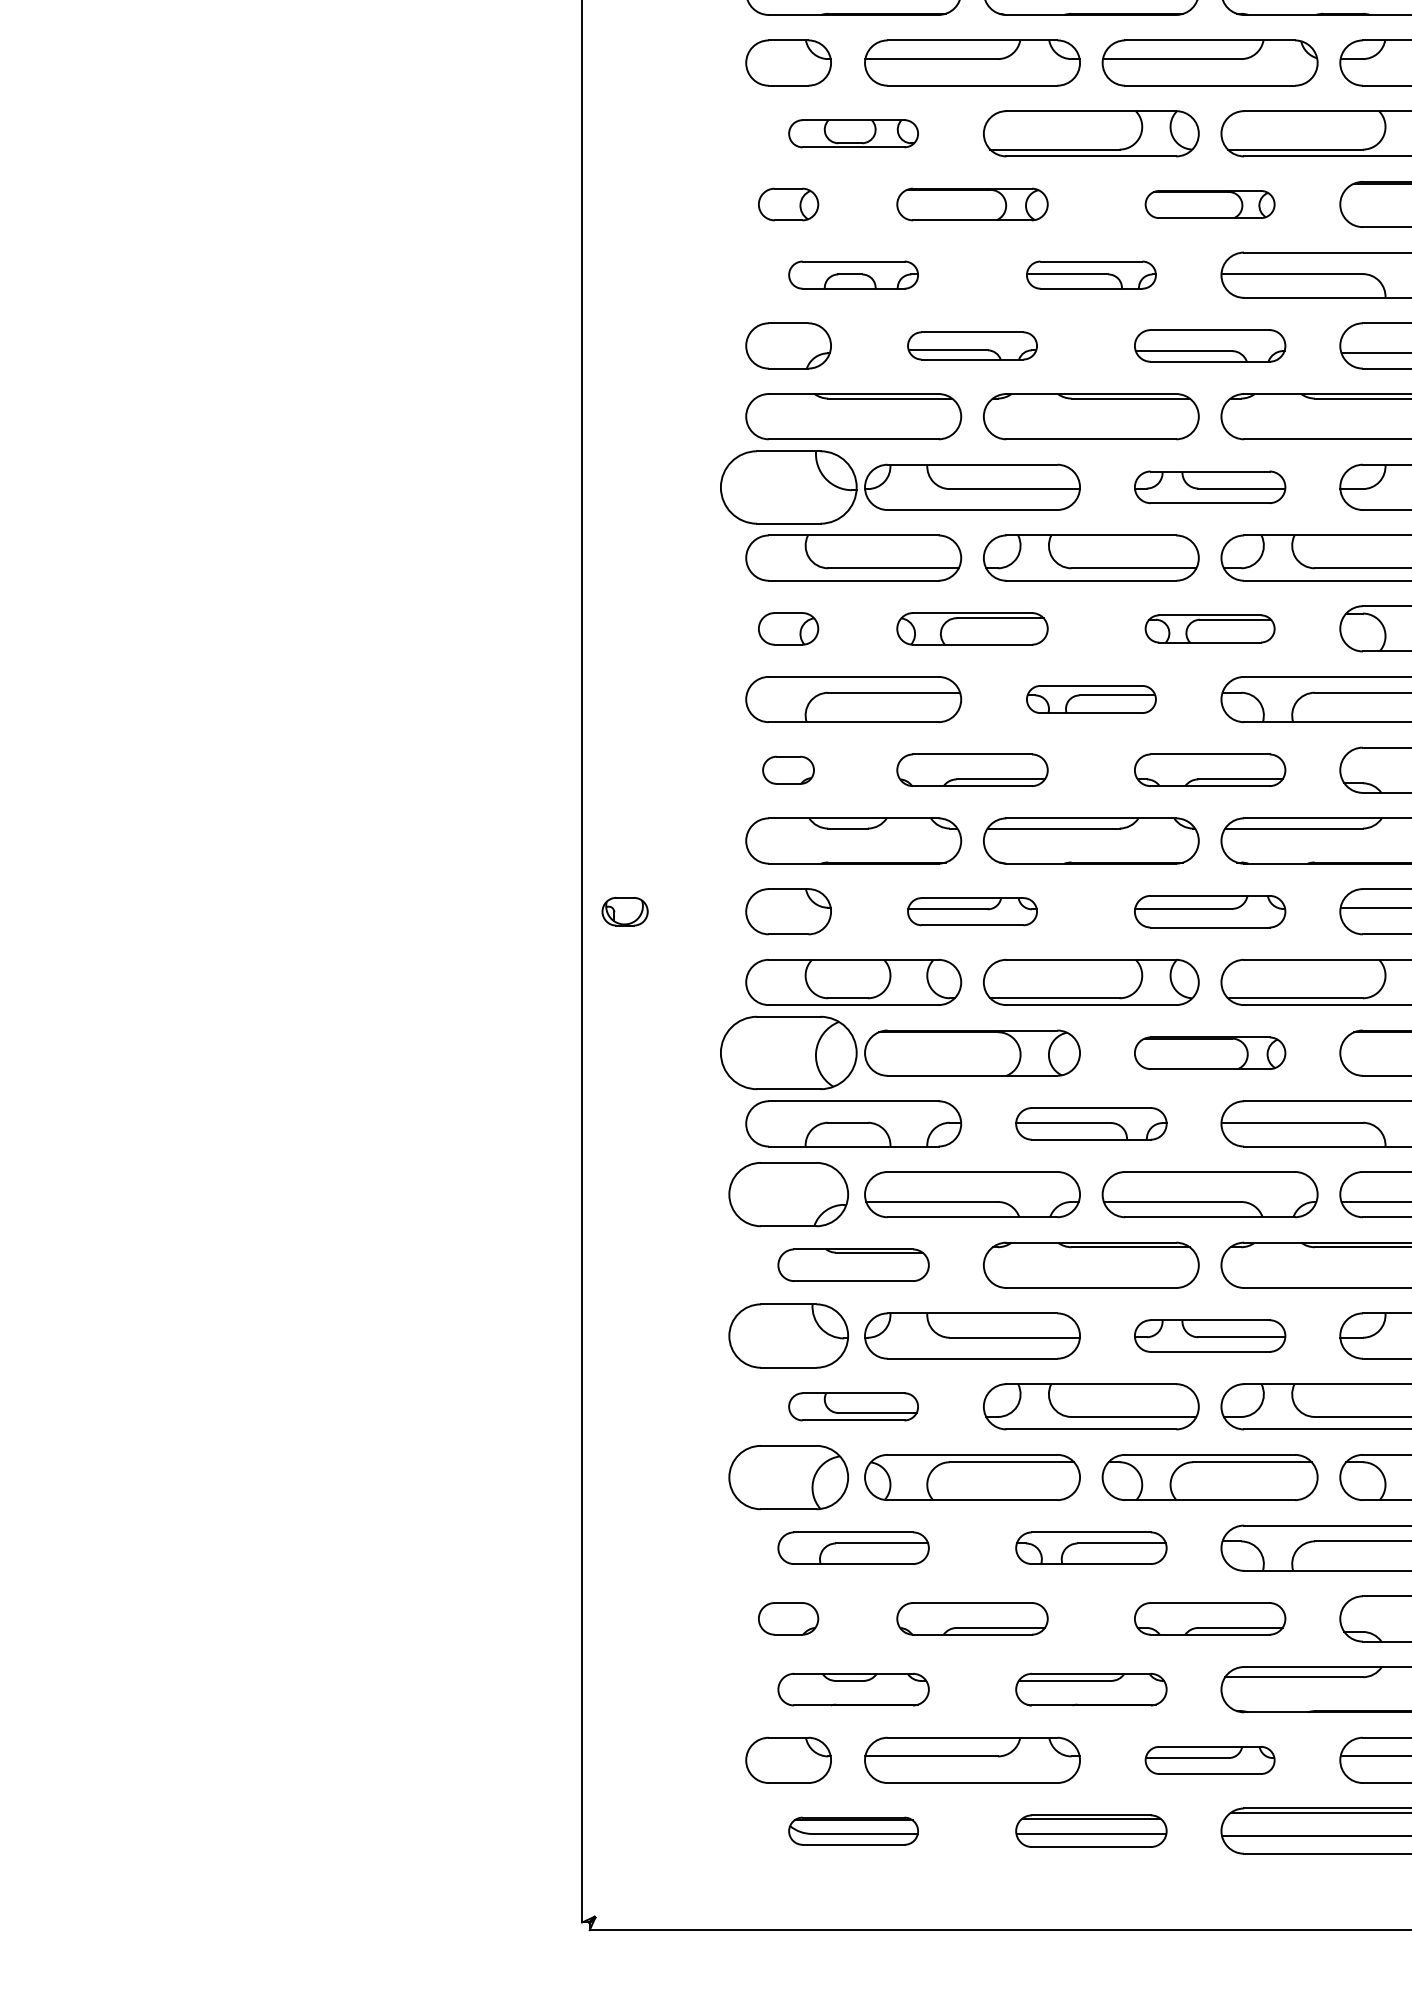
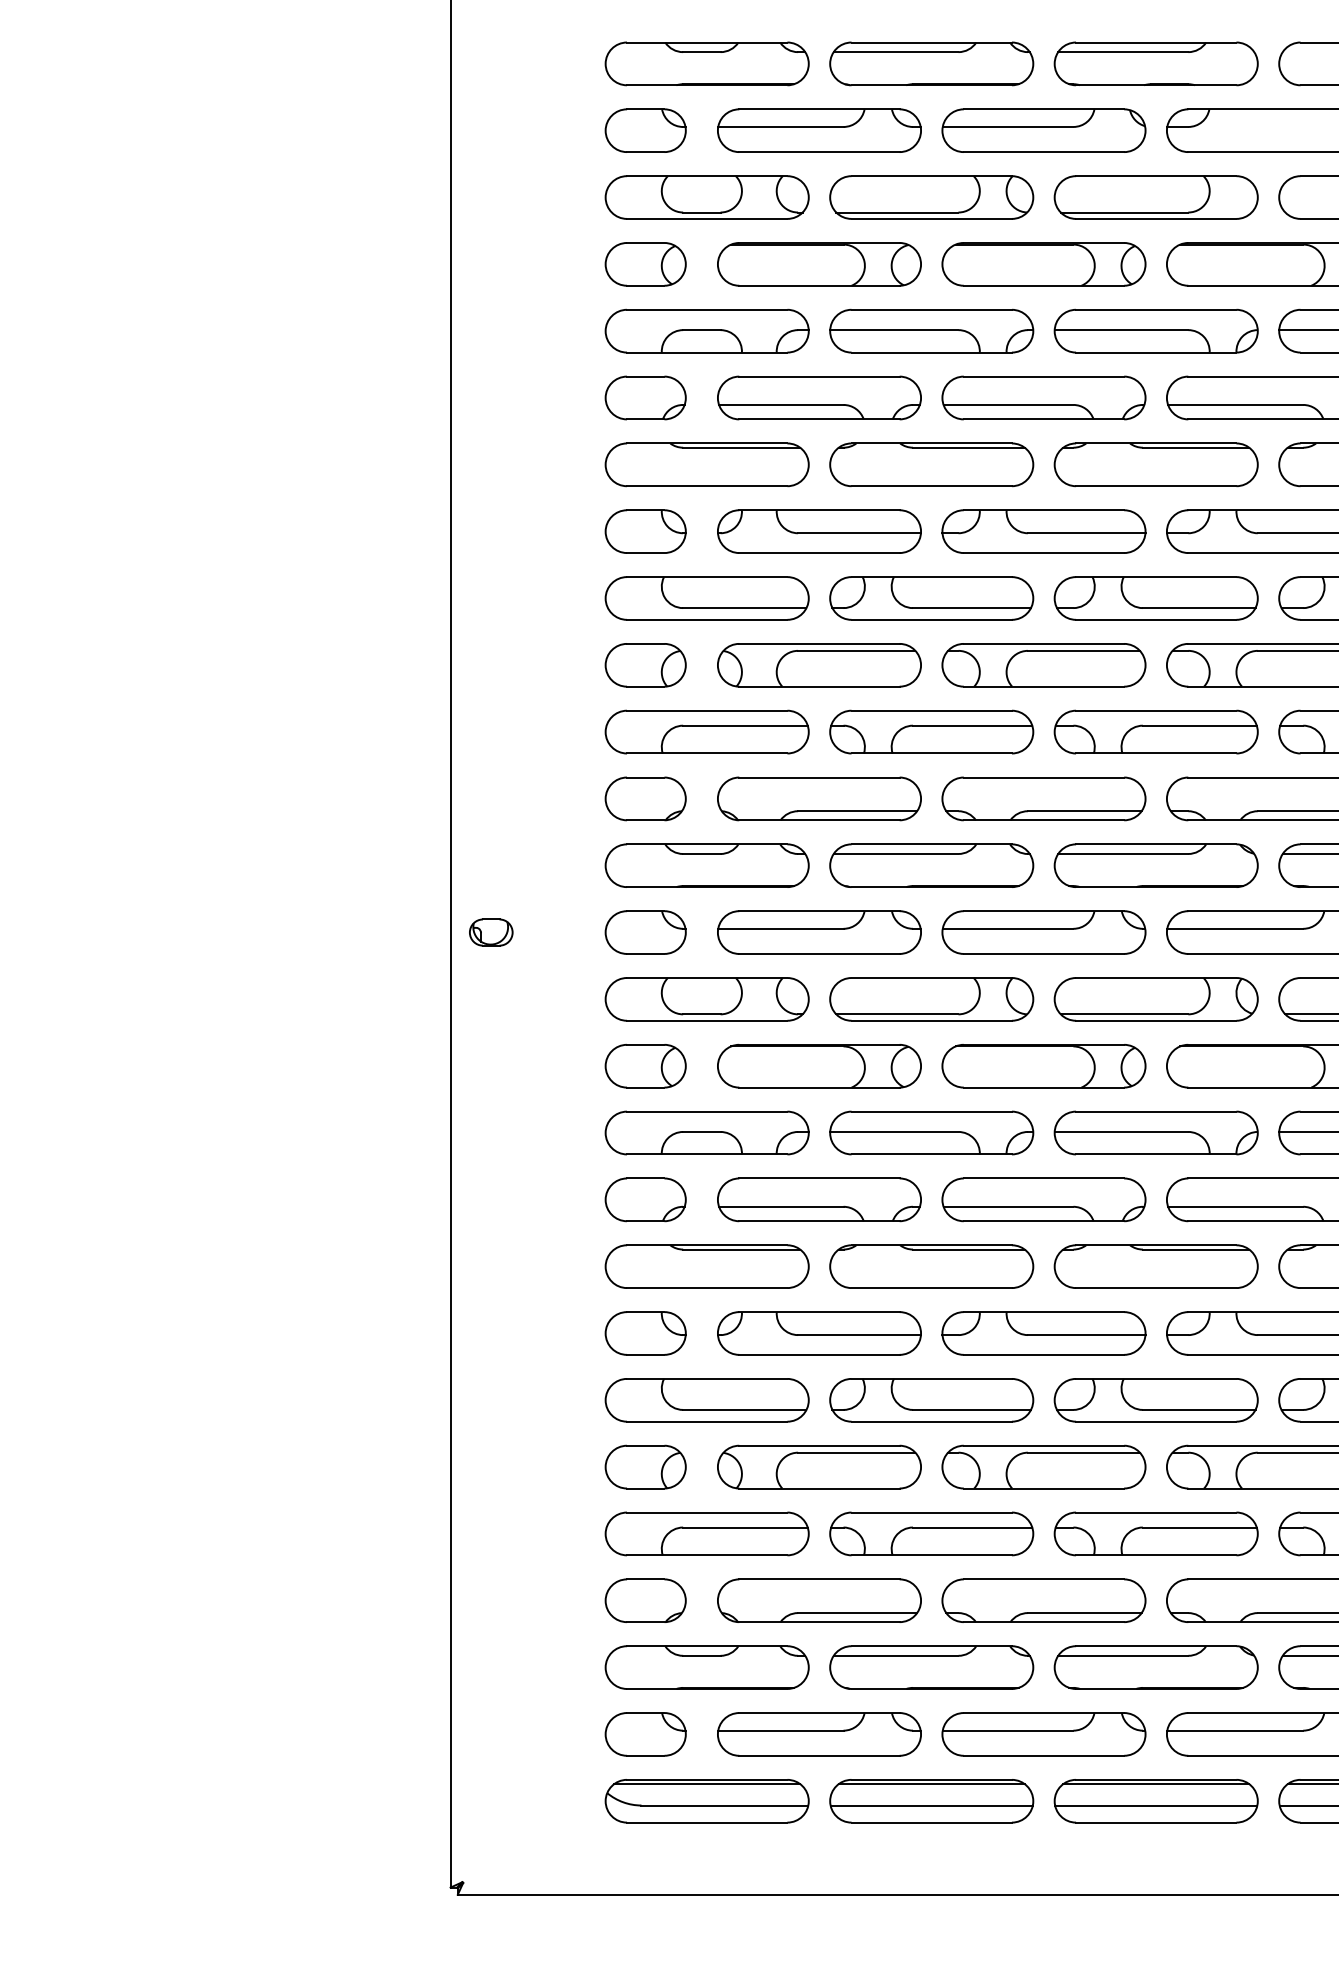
part: (852, 133) -> (706, 197), size x1.67
part: (788, 204) -> (645, 264), size x1.43
part: (972, 204) -> (819, 264), size x1.43
part: (1209, 204) -> (1043, 264), size x1.67
part: (852, 274) -> (706, 330), size x1.67
part: (1091, 274) -> (931, 330), size x1.67
part: (972, 345) -> (819, 397), size x1.67
part: (1209, 345) -> (1043, 397), size x1.43
part: (788, 487) -> (645, 531), size x0.62
part: (1209, 487) -> (1043, 531), size x1.43
part: (788, 629) -> (645, 665), size x1.43
part: (972, 629) -> (819, 665), size x1.43
part: (1209, 629) -> (1043, 665), size x1.67
part: (1091, 698) -> (931, 731), size x1.67
part: (788, 769) -> (645, 798), size x1.67
part: (972, 769) -> (819, 798), size x1.43
part: (1209, 769) -> (1043, 798), size x1.43
part: (972, 911) -> (819, 932), size x1.67
part: (1209, 911) -> (1043, 932), size x1.43
part: (788, 1053) -> (645, 1066), size x0.62
part: (1209, 1053) -> (1043, 1066), size x1.43
part: (1091, 1123) -> (931, 1132), size x1.43
part: (788, 1194) -> (645, 1199), size x0.71
part: (852, 1265) -> (706, 1266), size x1.43
part: (788, 1336) -> (645, 1333), size x0.71
part: (1209, 1336) -> (1043, 1333), size x1.43
part: (852, 1406) -> (706, 1400), size x1.67
part: (788, 1476) -> (645, 1466), size x0.71
part: (852, 1547) -> (706, 1533), size x1.43
part: (1091, 1547) -> (931, 1533), size x1.43
part: (788, 1618) -> (645, 1600), size x1.43
part: (972, 1618) -> (819, 1600), size x1.43
part: (1209, 1618) -> (1043, 1600), size x1.43
part: (852, 1689) -> (706, 1667), size x1.43
part: (1091, 1689) -> (931, 1667), size x1.43
part: (1209, 1760) -> (1043, 1734), size x1.67
part: (852, 1831) -> (706, 1801), size x1.67
part: (1091, 1831) -> (931, 1801), size x1.43

